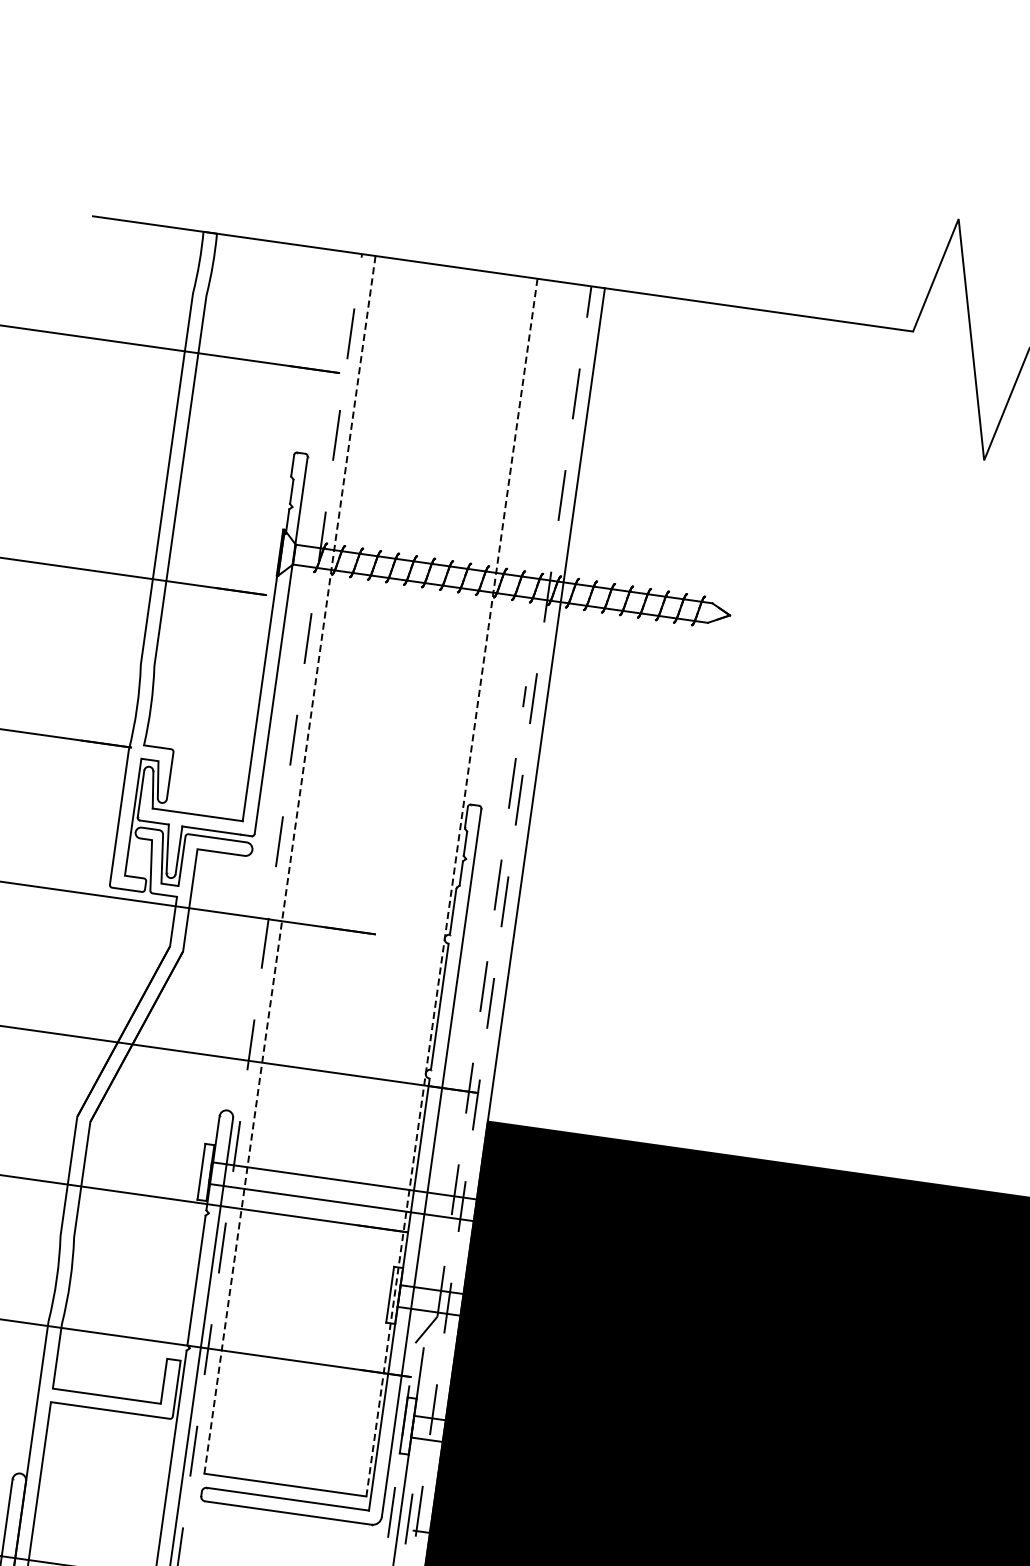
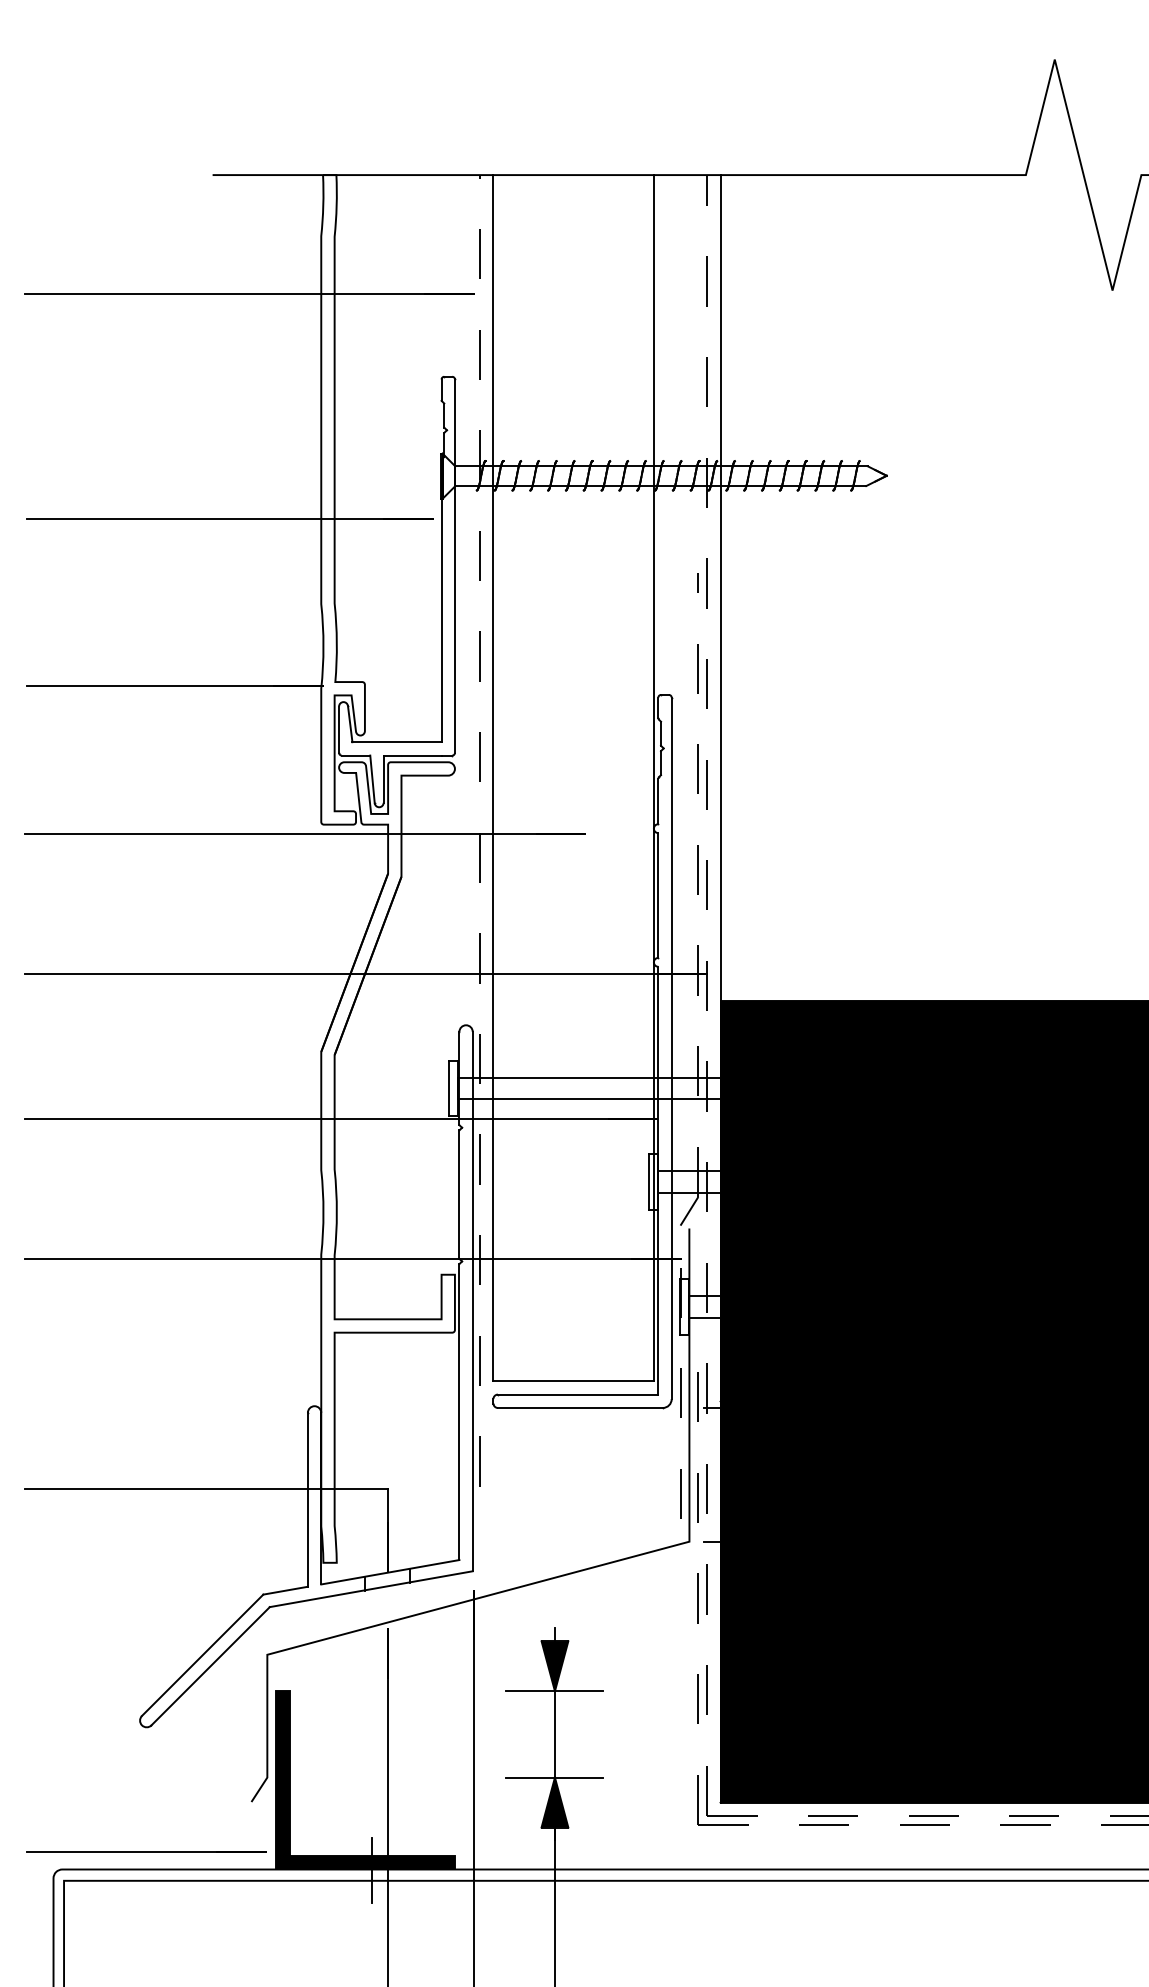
line: (290, 864) -> (493, 777), dashed -> solid
line: (451, 886) -> (653, 777), dashed -> solid

